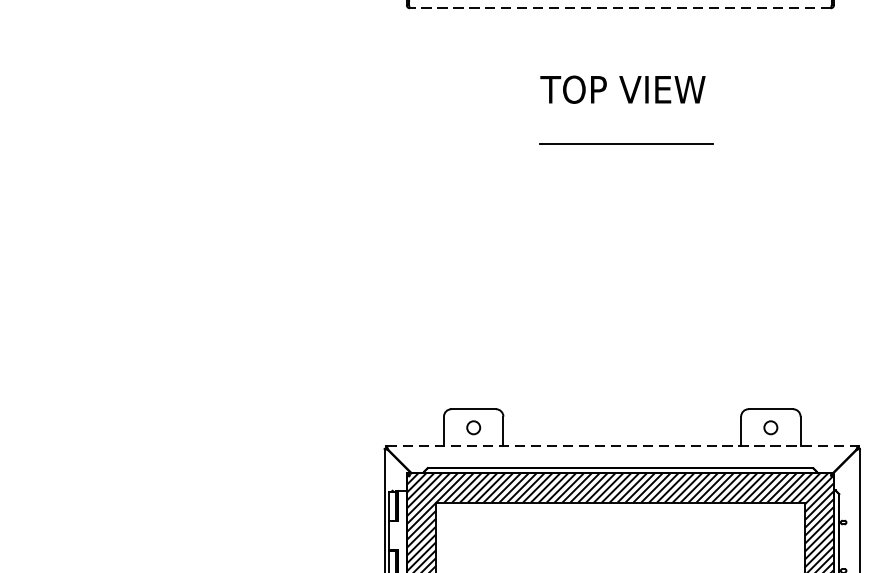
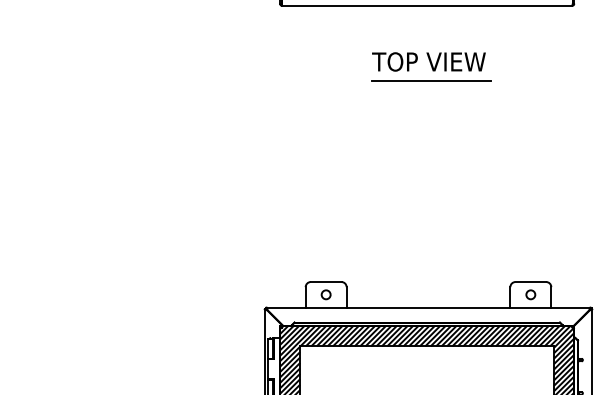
line: (620, 7) -> (427, 5), dashed -> solid
line: (626, 144) -> (431, 80), moved
line: (623, 446) -> (429, 307), dashed -> solid

